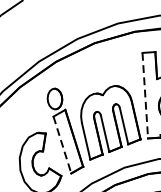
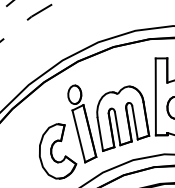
line: (144, 96) -> (155, 97), dashed -> solid
line: (62, 145) -> (78, 136), dashed -> solid

